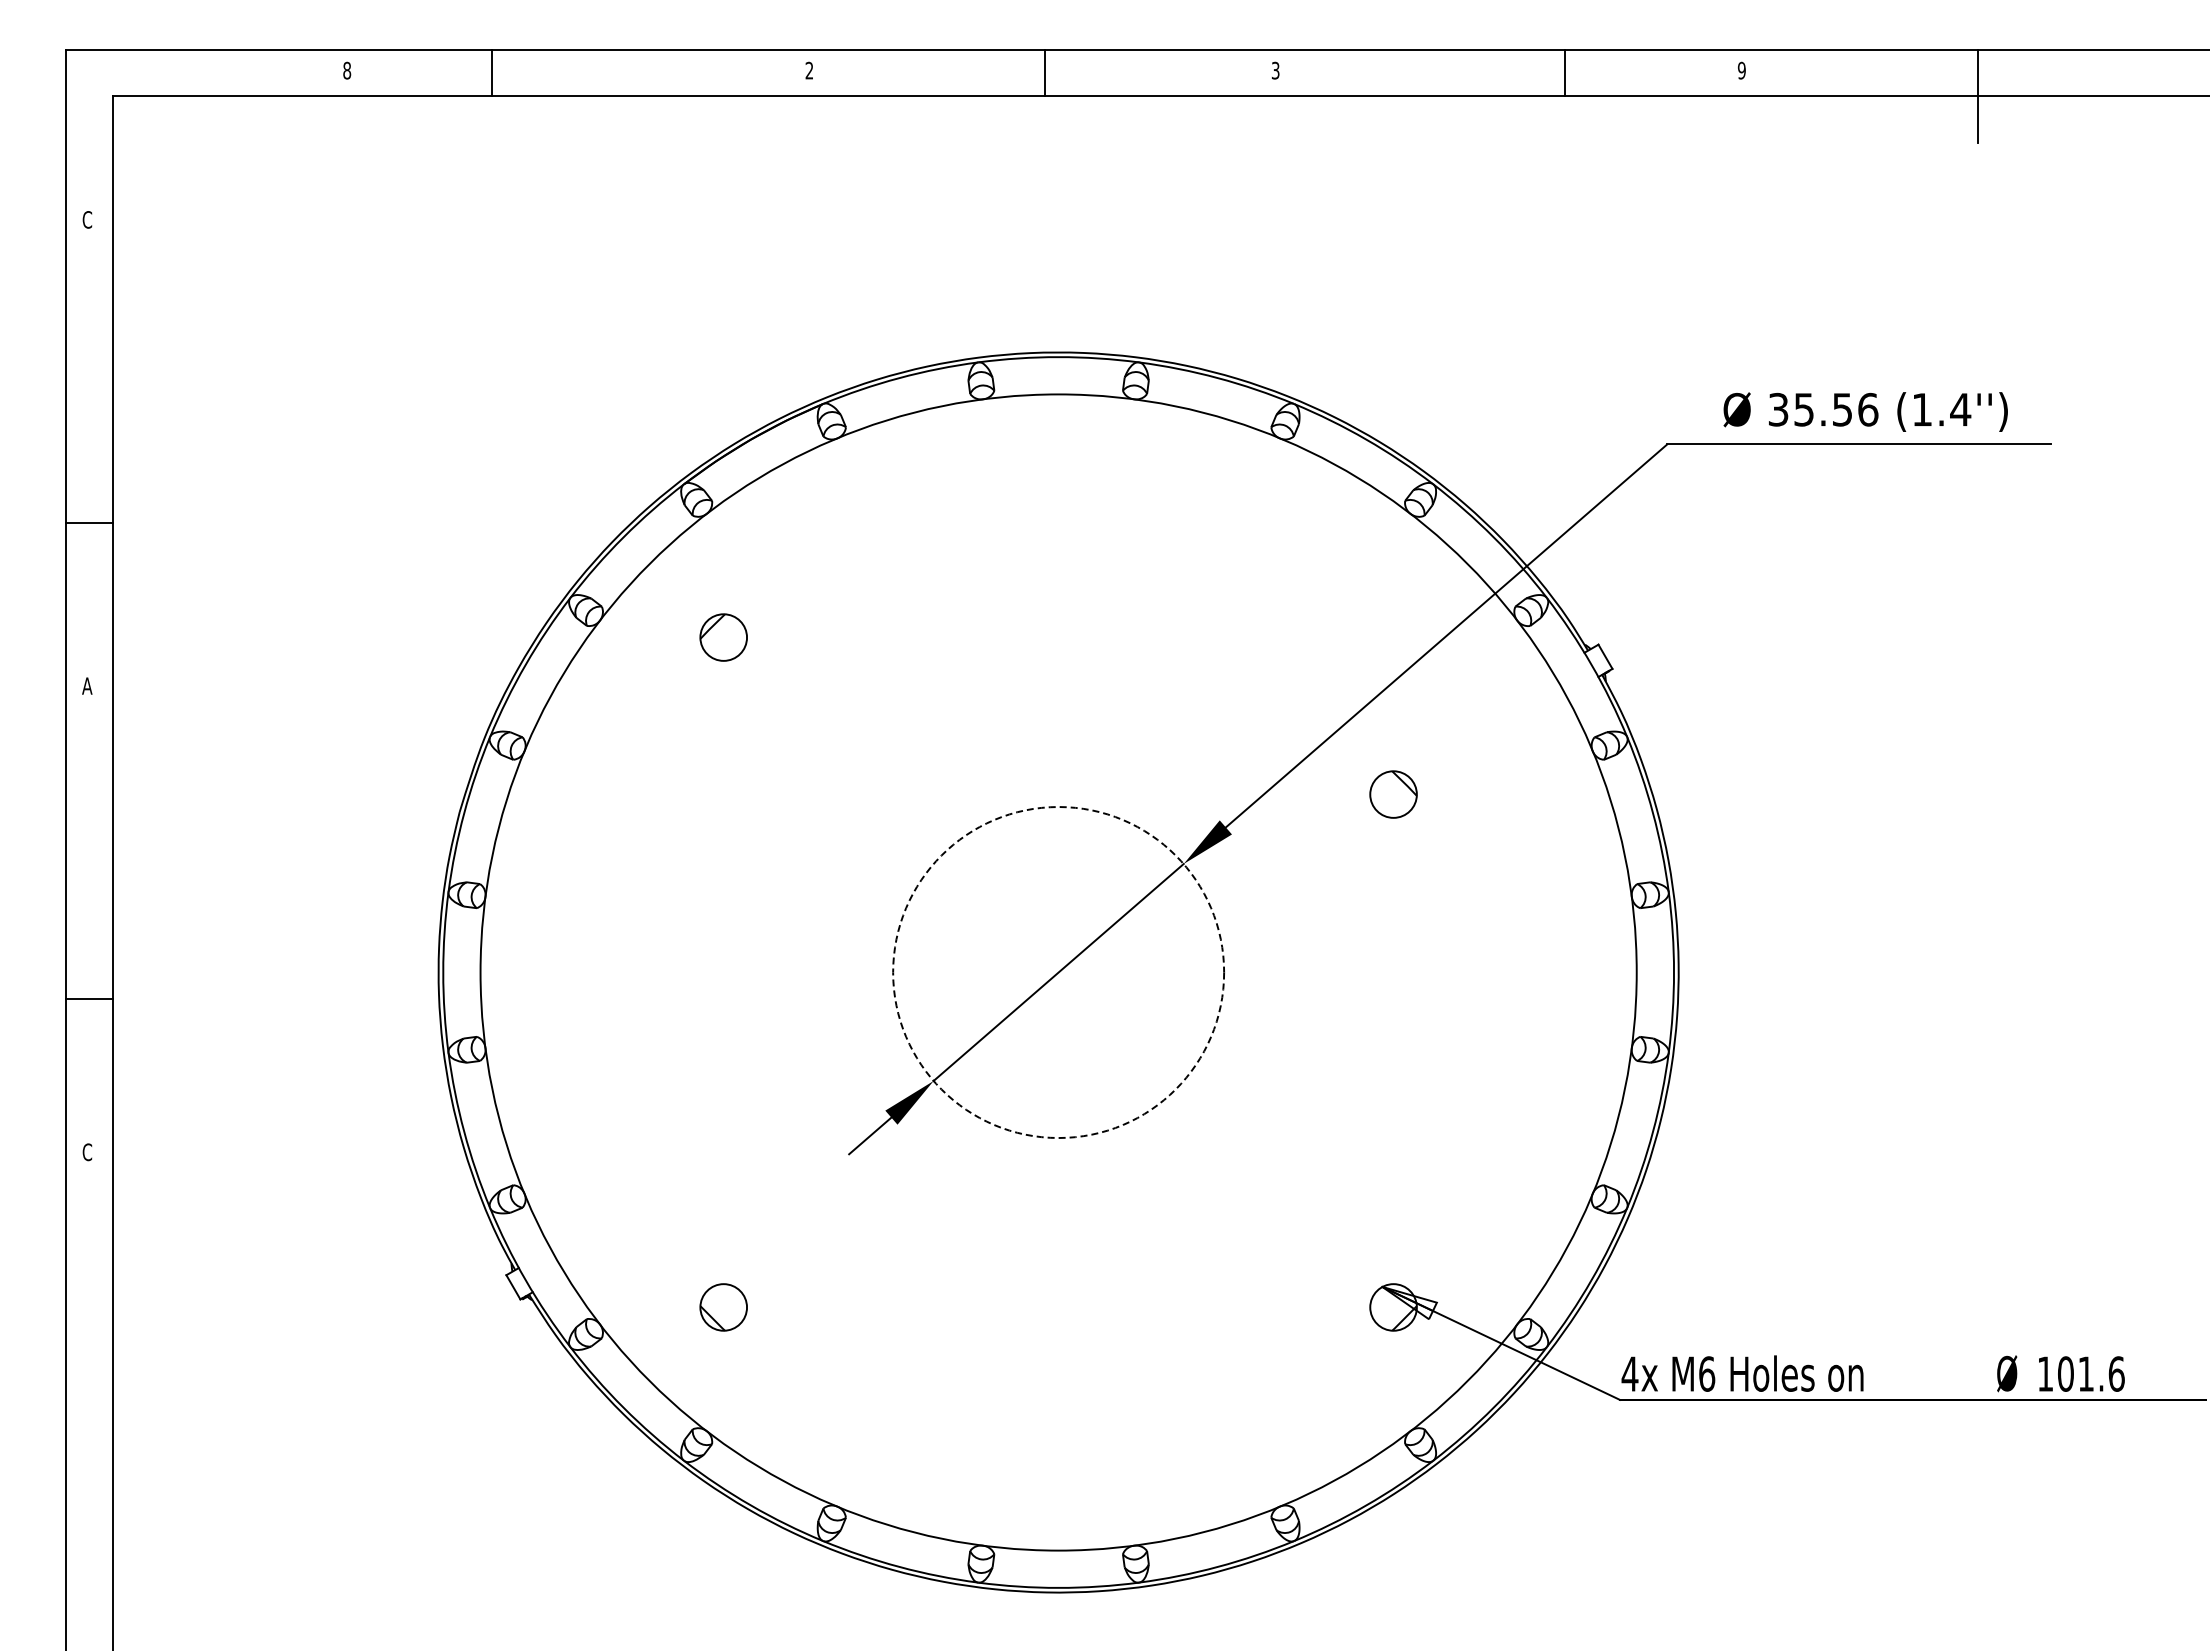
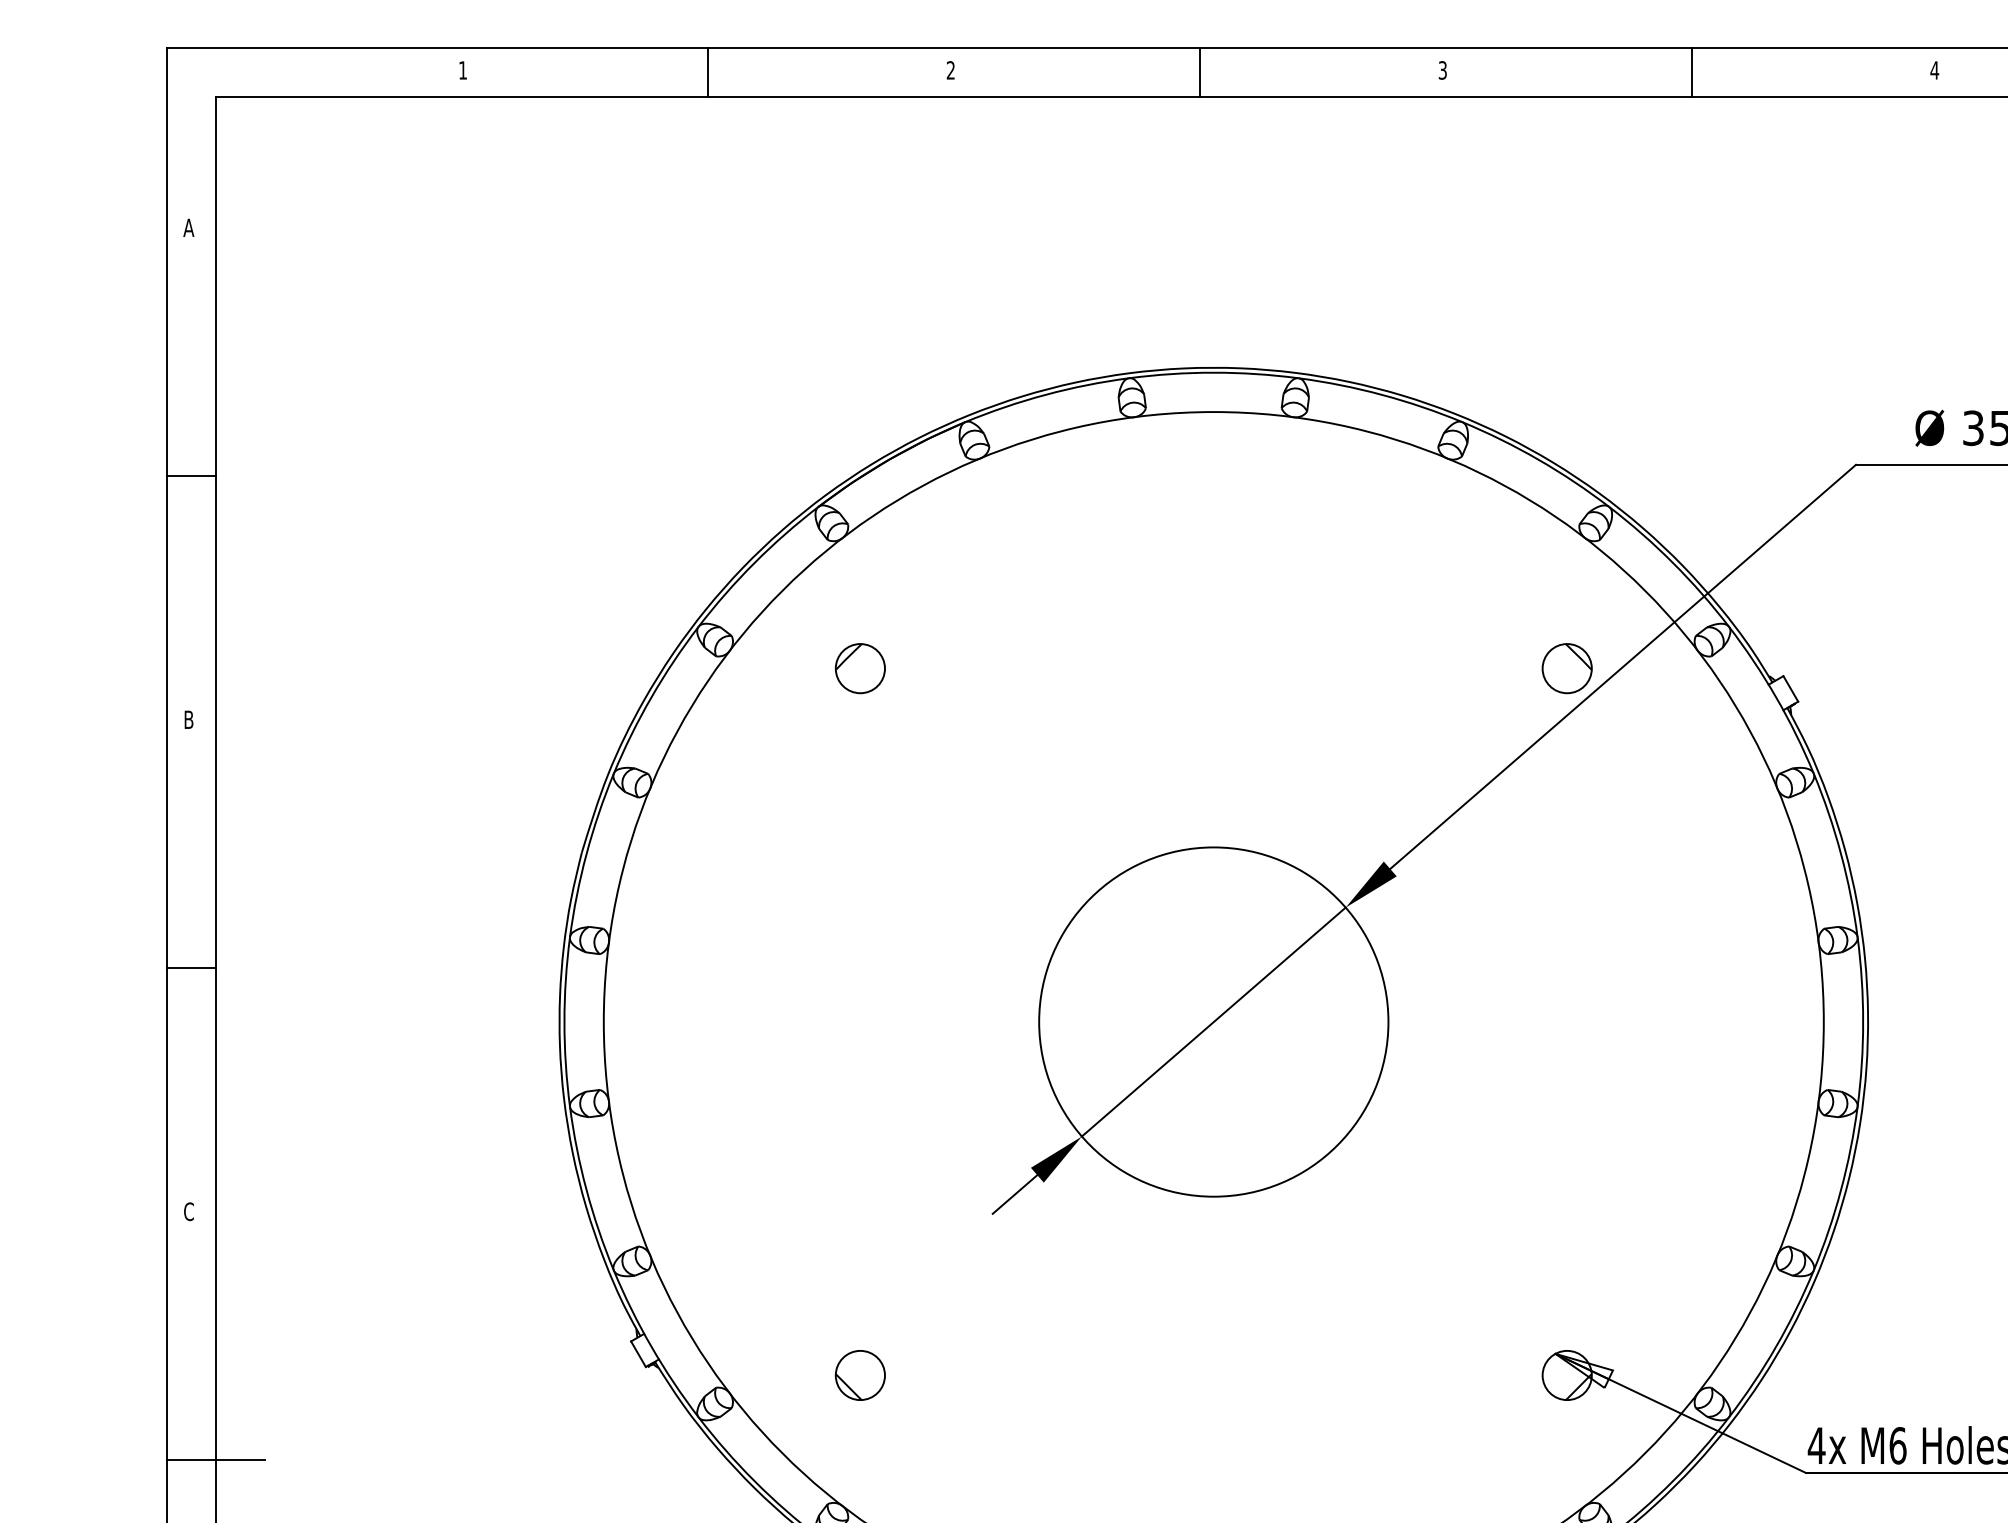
text: (347, 70) -> (463, 70), 8 -> 1
text: (1741, 70) -> (1934, 70), 9 -> 4
line: (492, 72) -> (708, 72), moved
line: (1564, 72) -> (1691, 72), moved
text: (87, 219) -> (189, 227), C -> A
line: (89, 523) -> (191, 476), moved
text: (87, 685) -> (189, 719), A -> B
part: (1393, 794) -> (1567, 668), moved
circle: (1058, 972) -> (1213, 1022), dashed -> solid
line: (89, 999) -> (191, 968), moved
line: (112, 1387) -> (215, 1459), added

